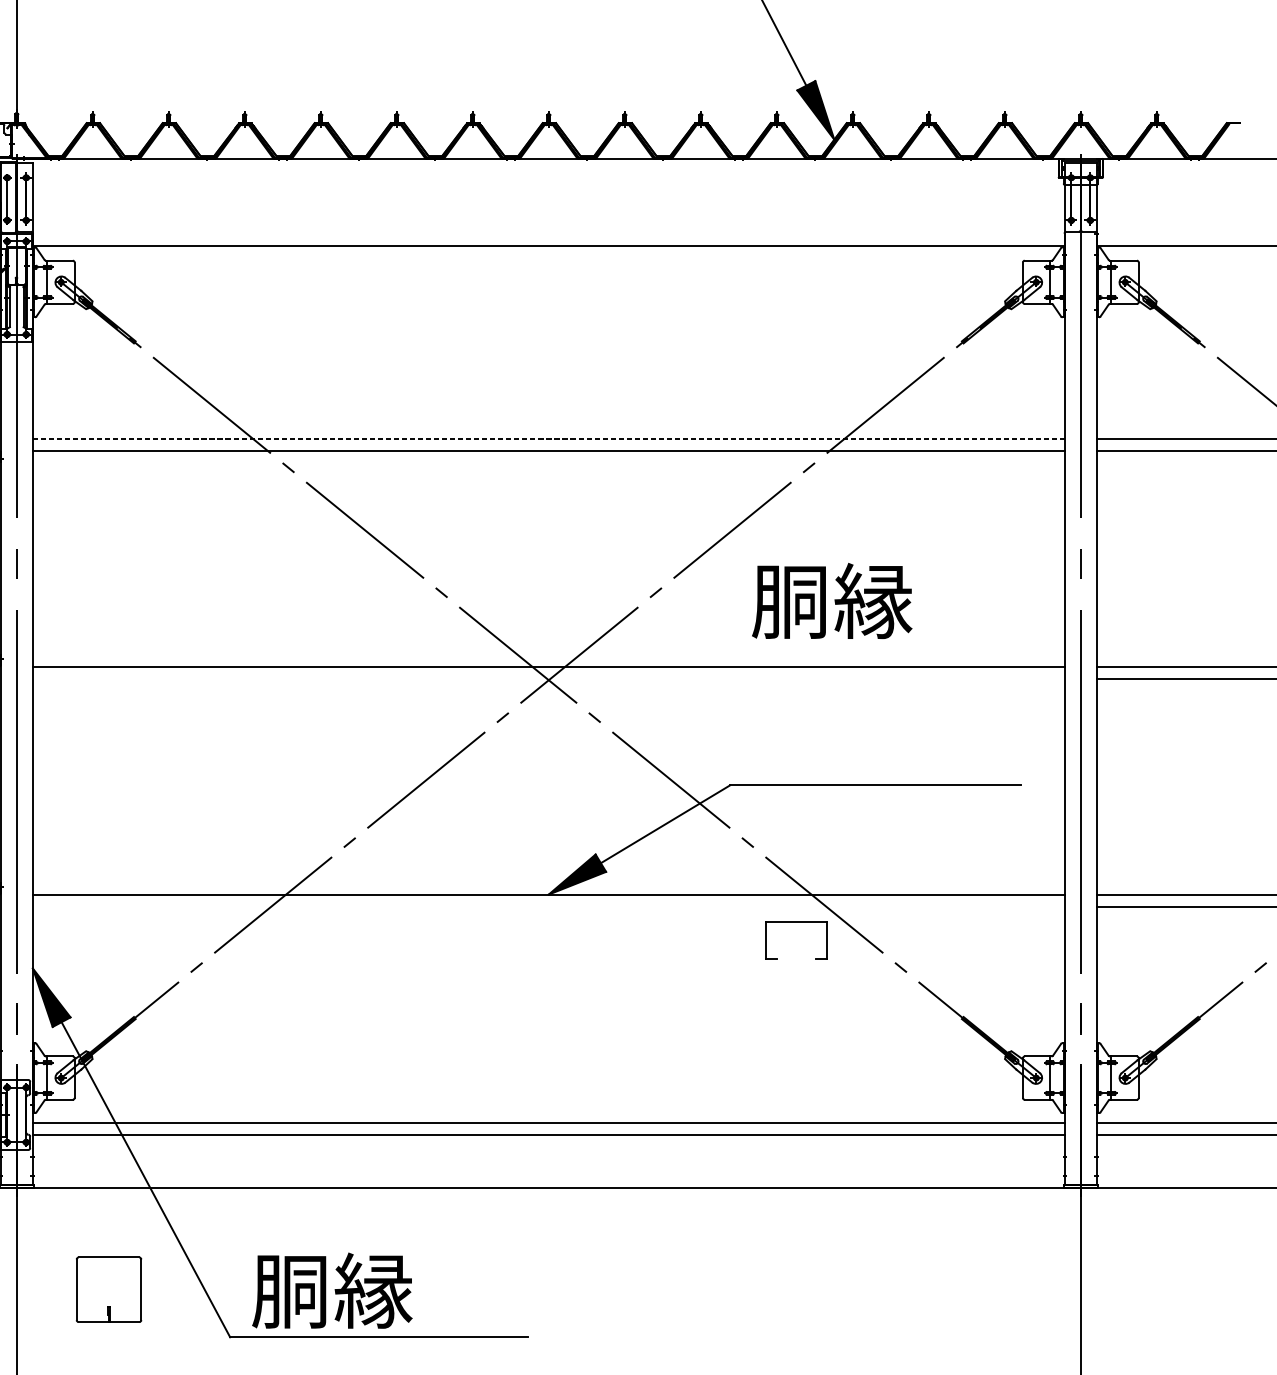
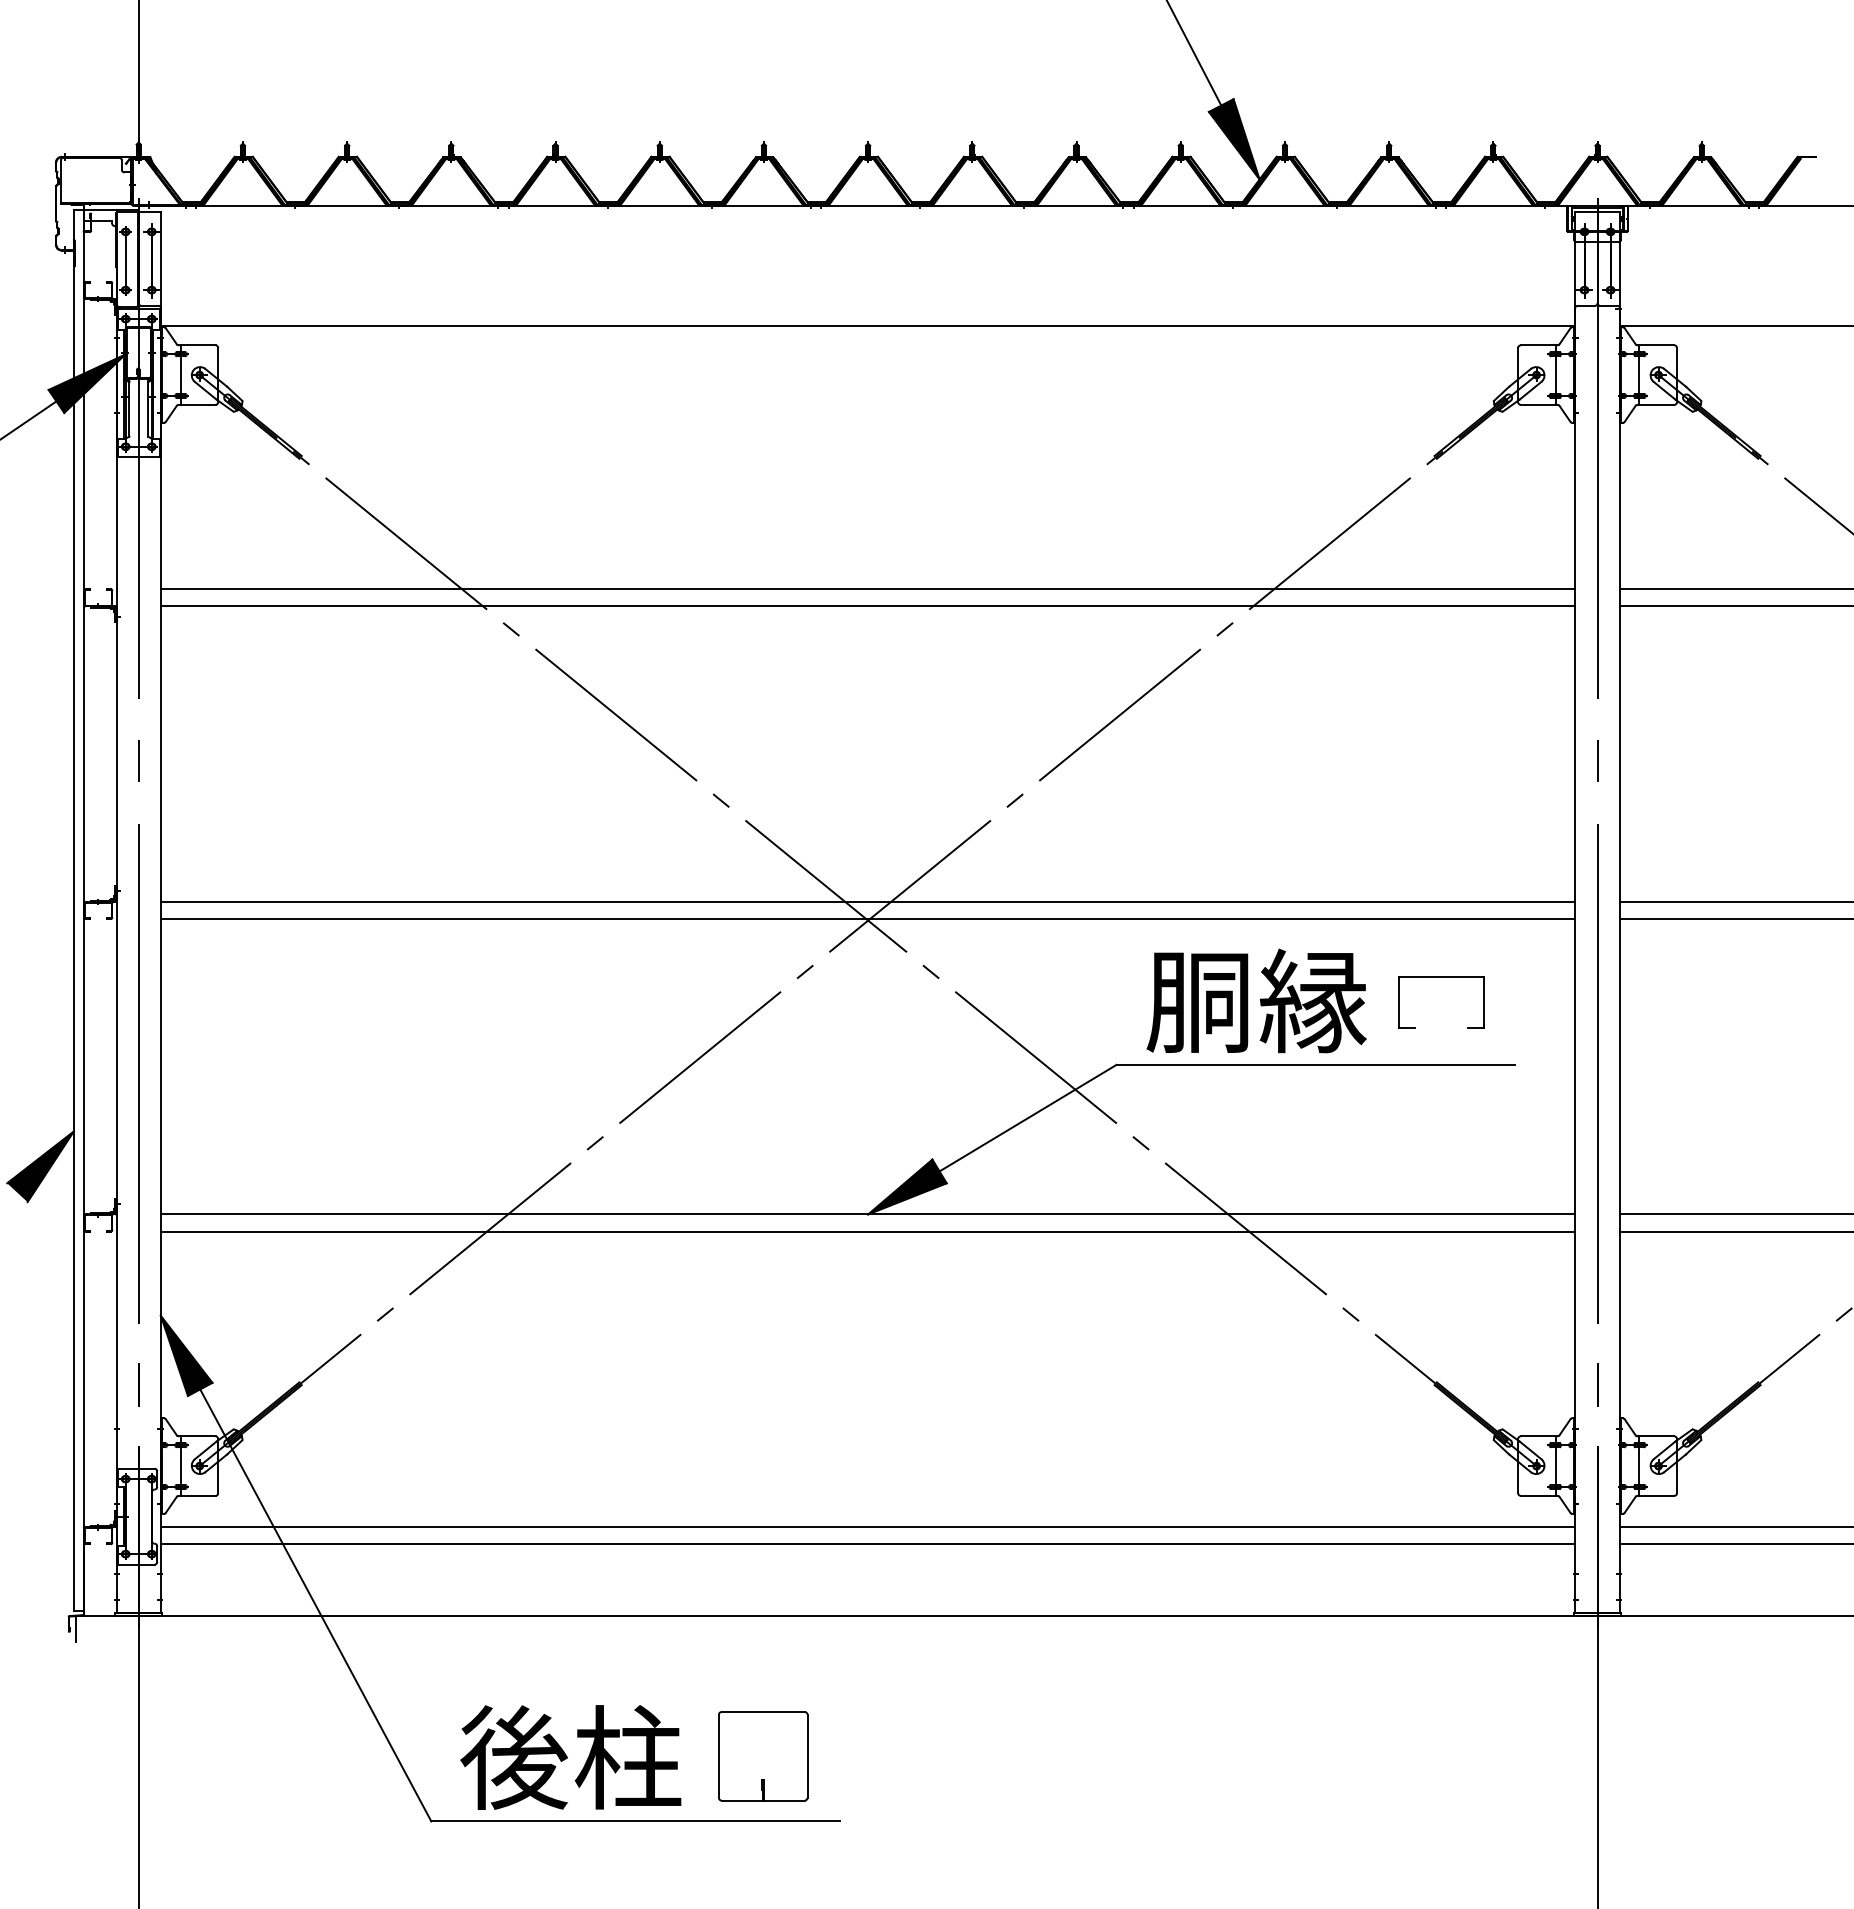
line: (549, 438) -> (868, 589), dashed -> solid
text: (832, 600) -> (1256, 1000), moved
line: (548, 679) -> (867, 919), added
line: (548, 906) -> (867, 1231), added
part: (796, 922) -> (1441, 977), moved
part: (109, 1289) -> (763, 1756), moved
text: (331, 1290) -> (570, 1757), 胴縁 -> 後柱

